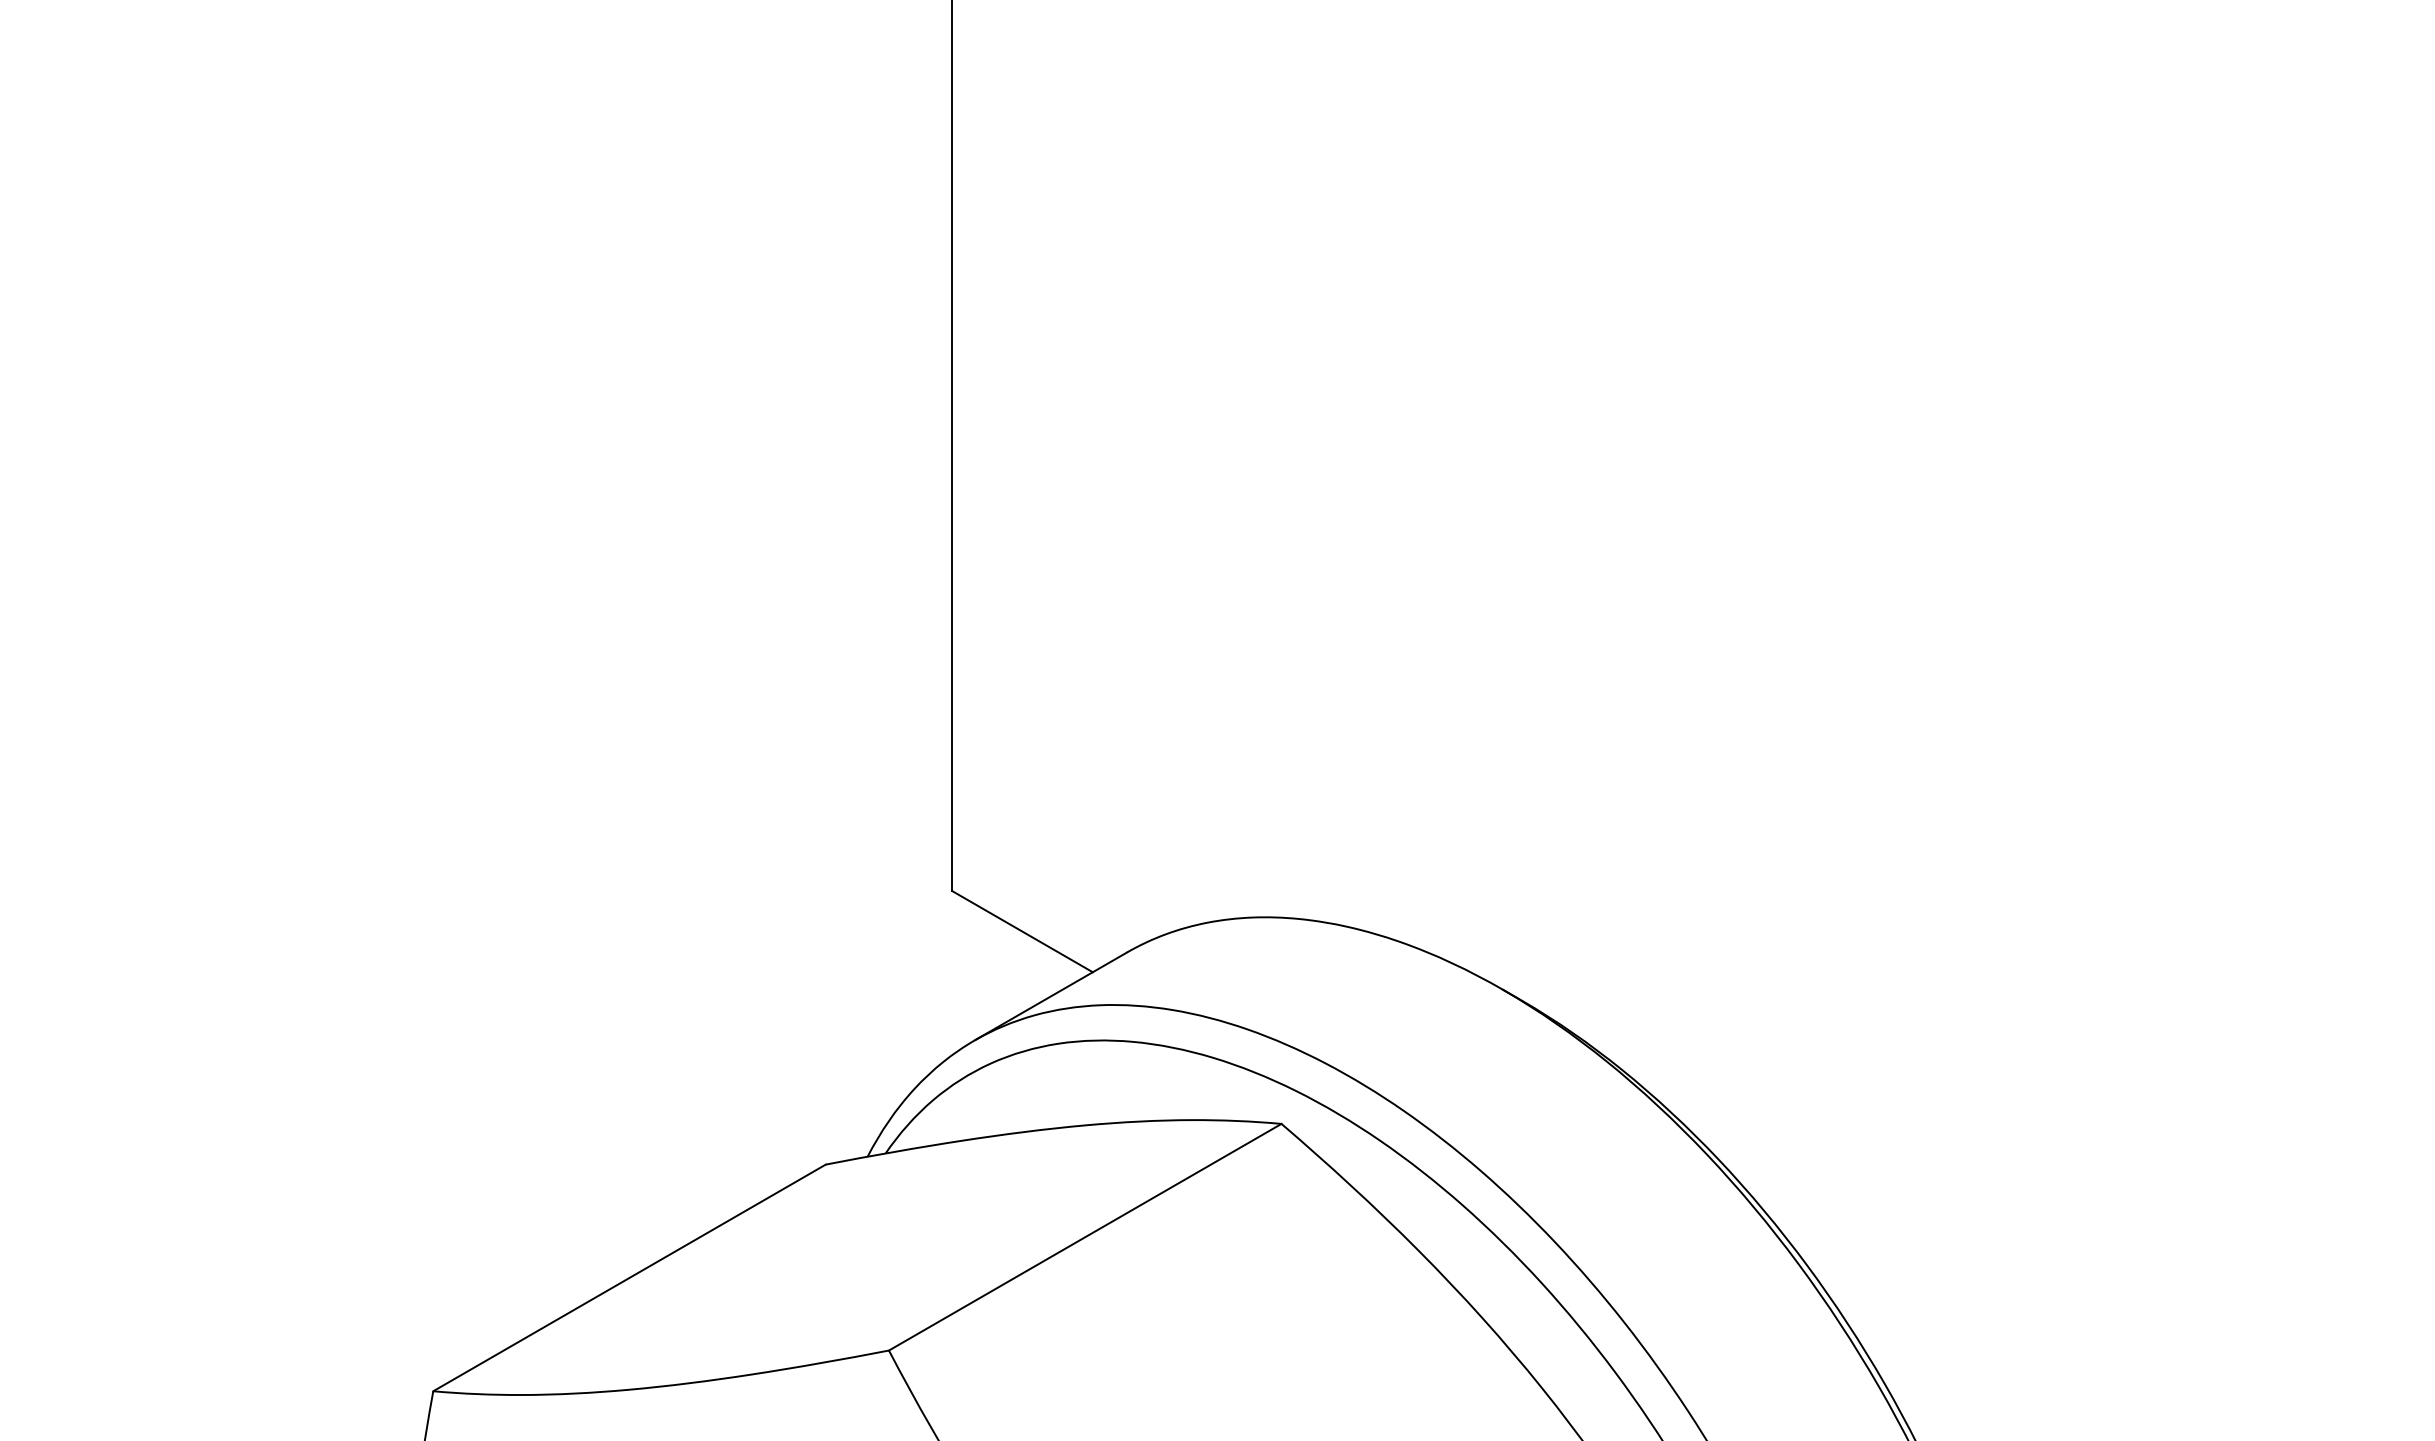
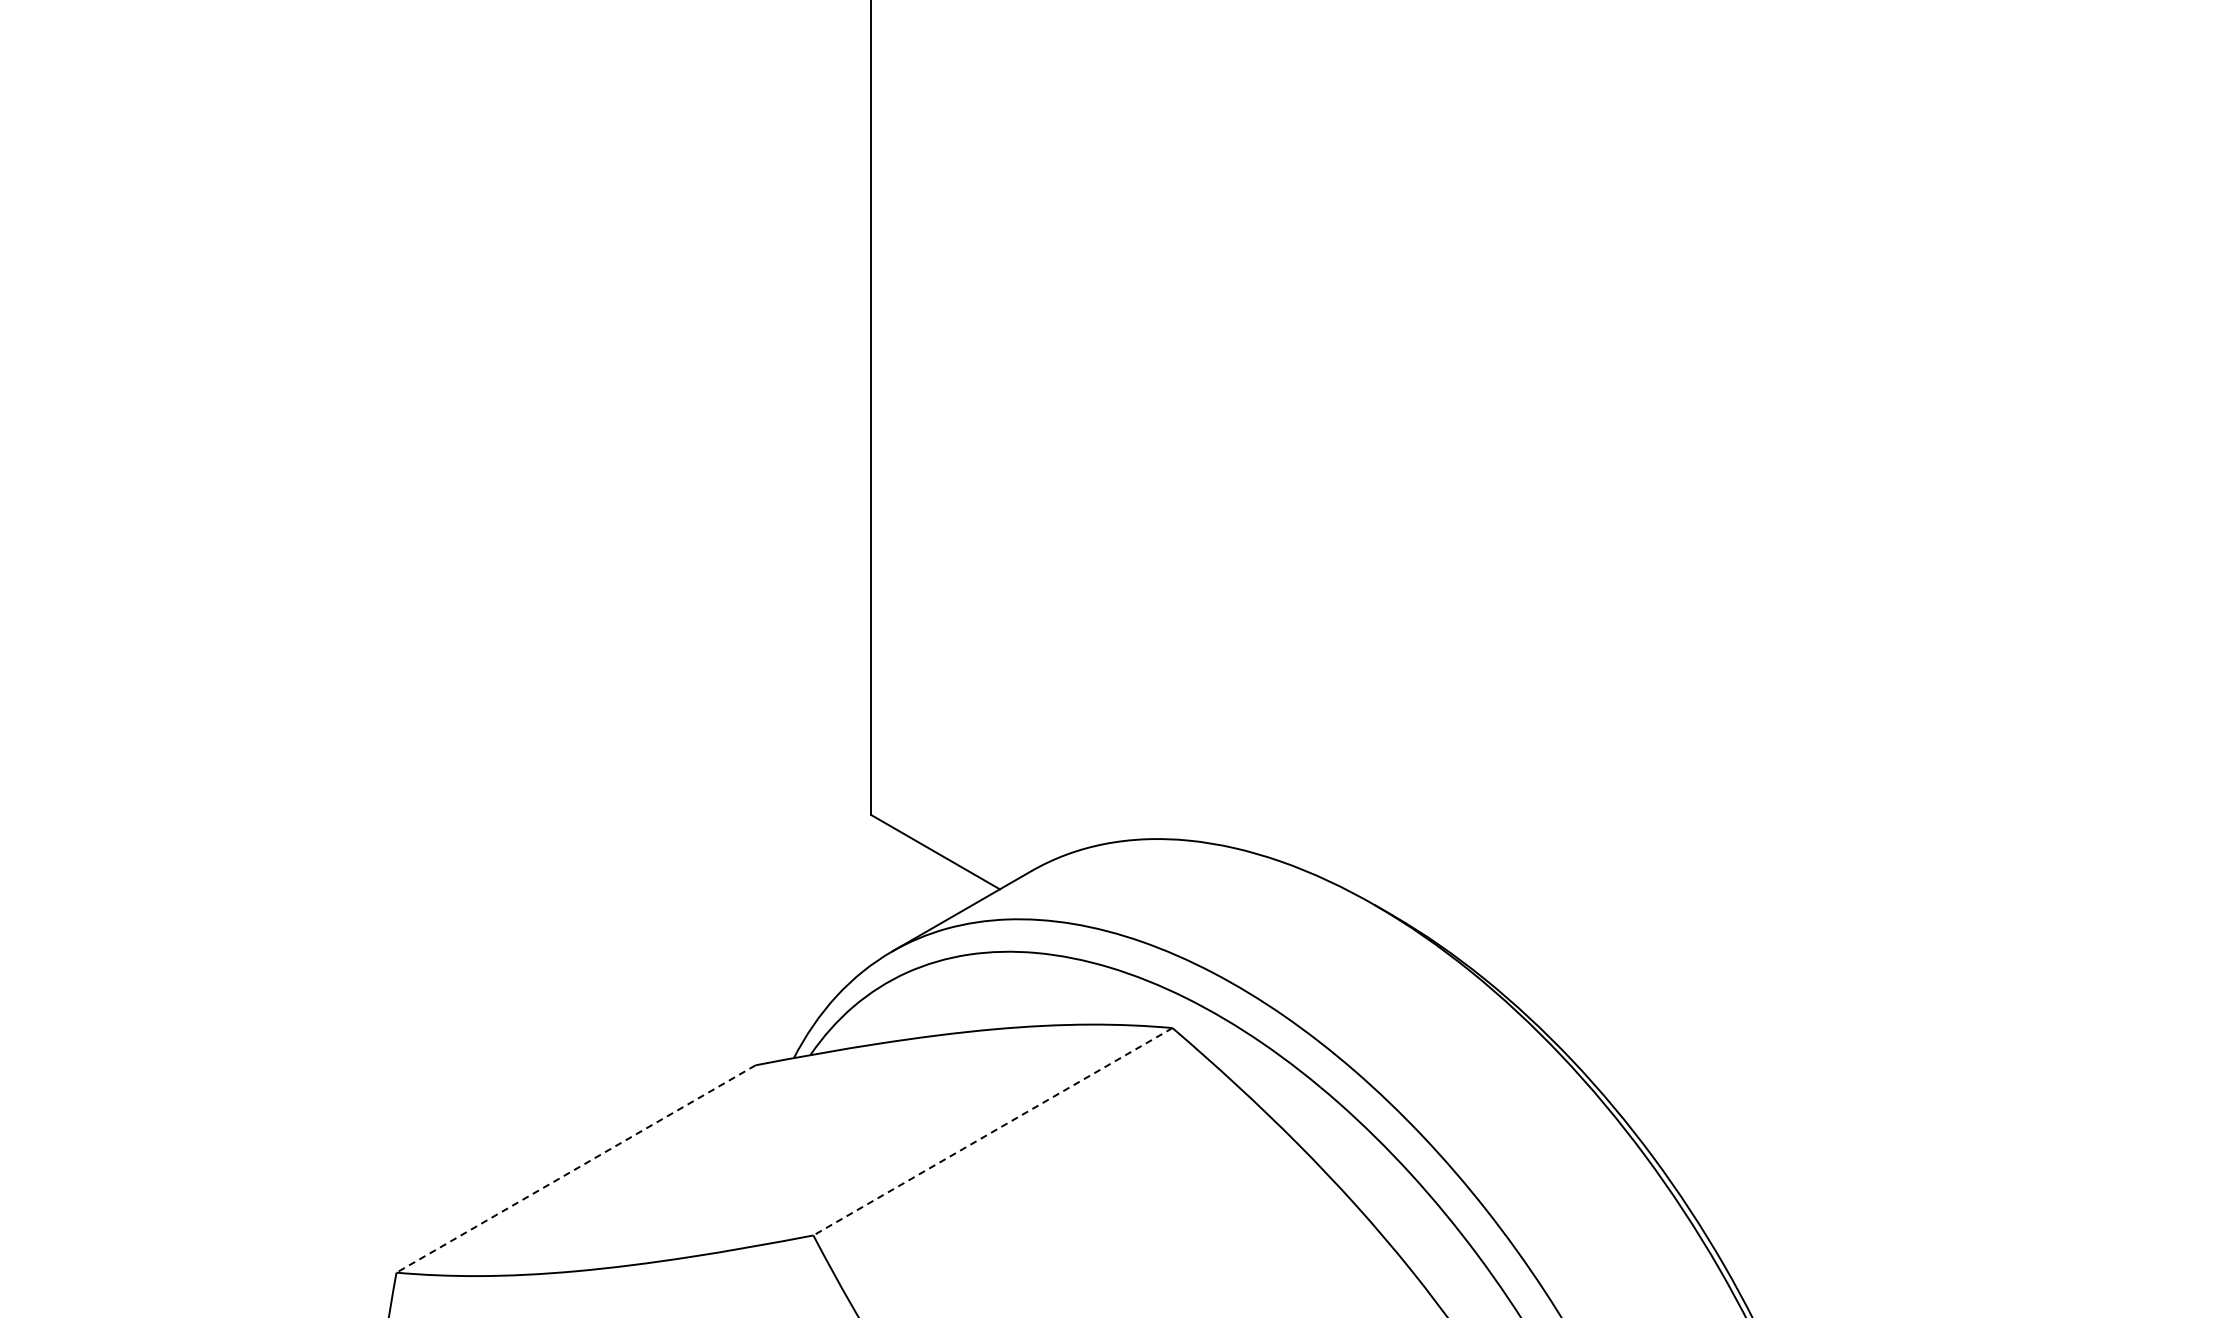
line: (1084, 1238) -> (992, 1132), solid -> dashed
line: (628, 1278) -> (575, 1169), solid -> dashed

